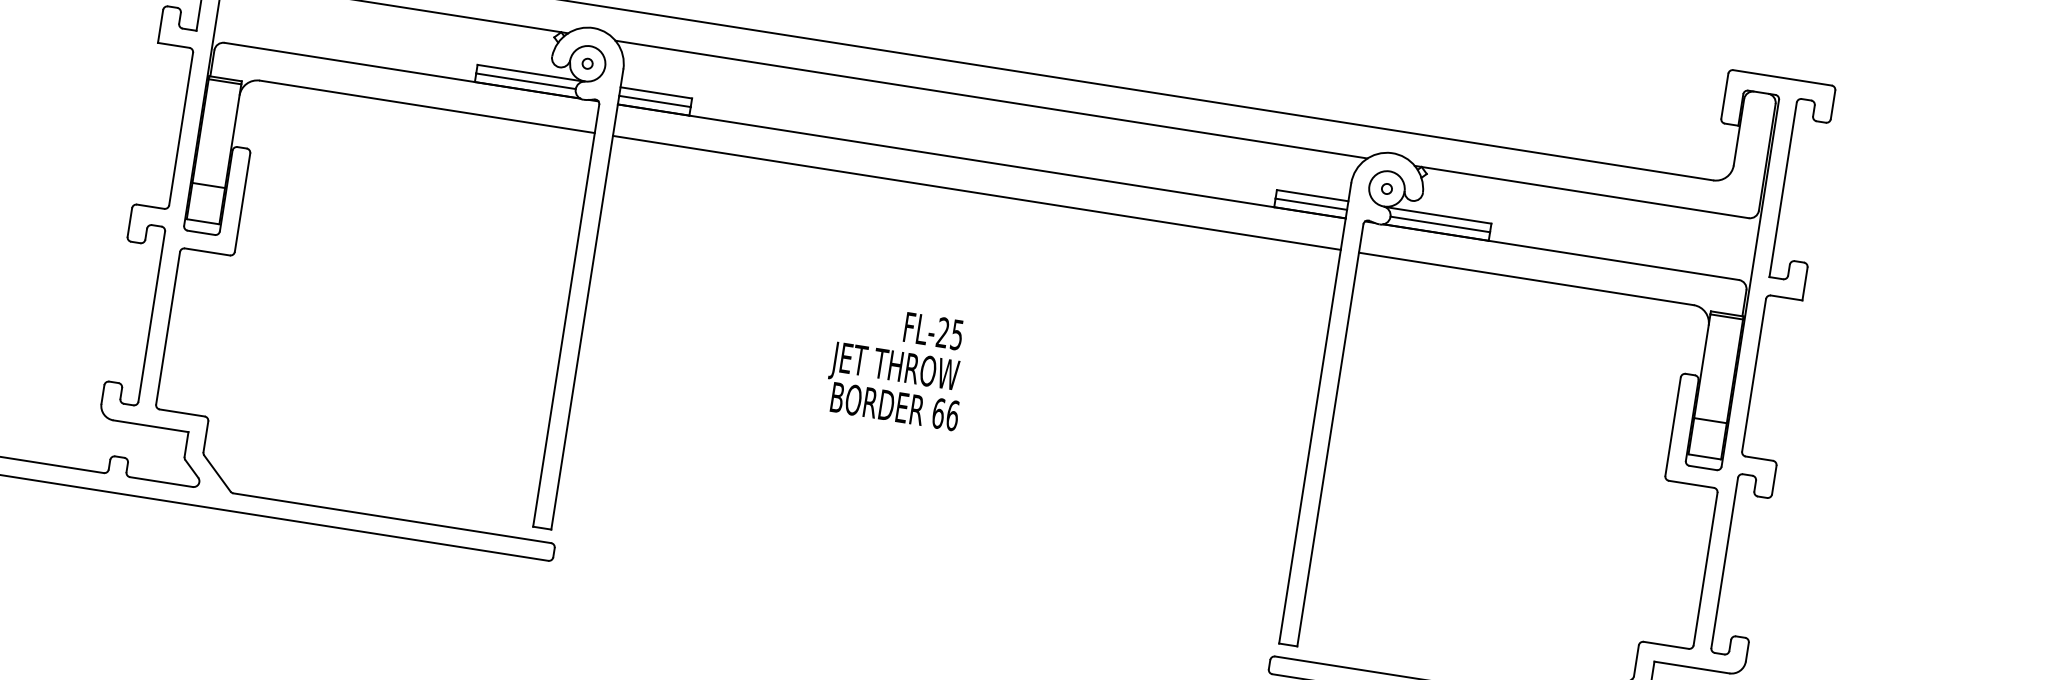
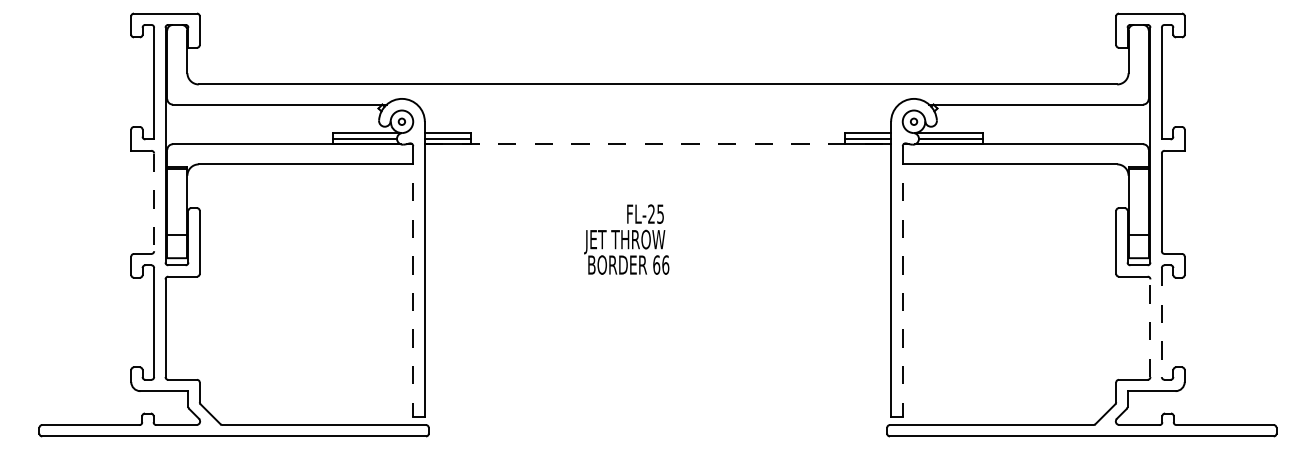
line: (990, 99) -> (657, 104), removed
line: (181, 129) -> (154, 202), solid -> dashed
line: (982, 161) -> (658, 144), solid -> dashed
line: (976, 192) -> (657, 164), removed
line: (566, 315) -> (413, 281), solid -> dashed
text: (897, 366) -> (626, 239), moved
line: (1329, 435) -> (902, 281), solid -> dashed
line: (1724, 562) -> (1161, 322), solid -> dashed
line: (1705, 569) -> (1150, 328), solid -> dashed

